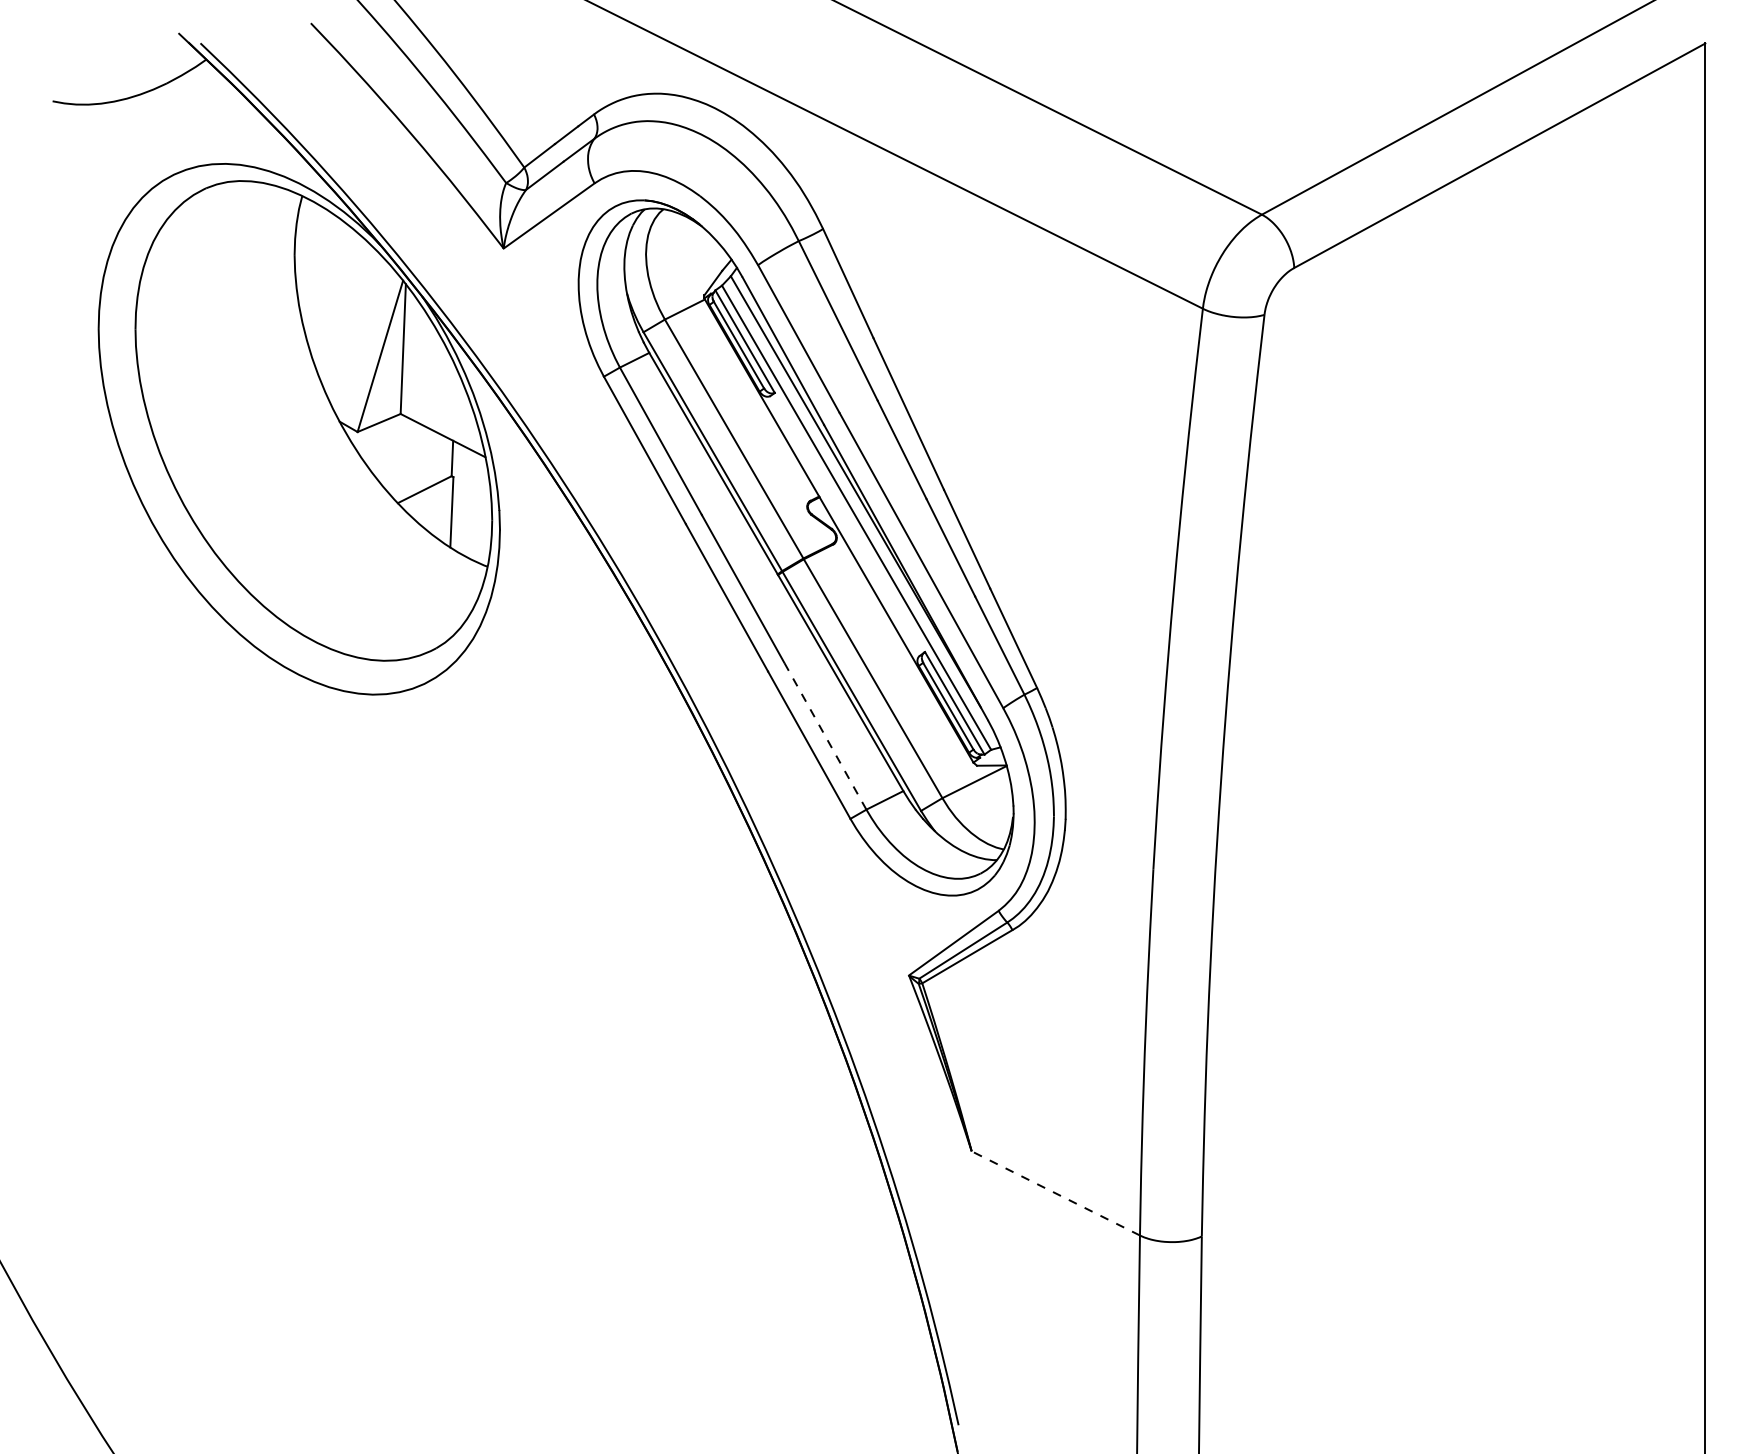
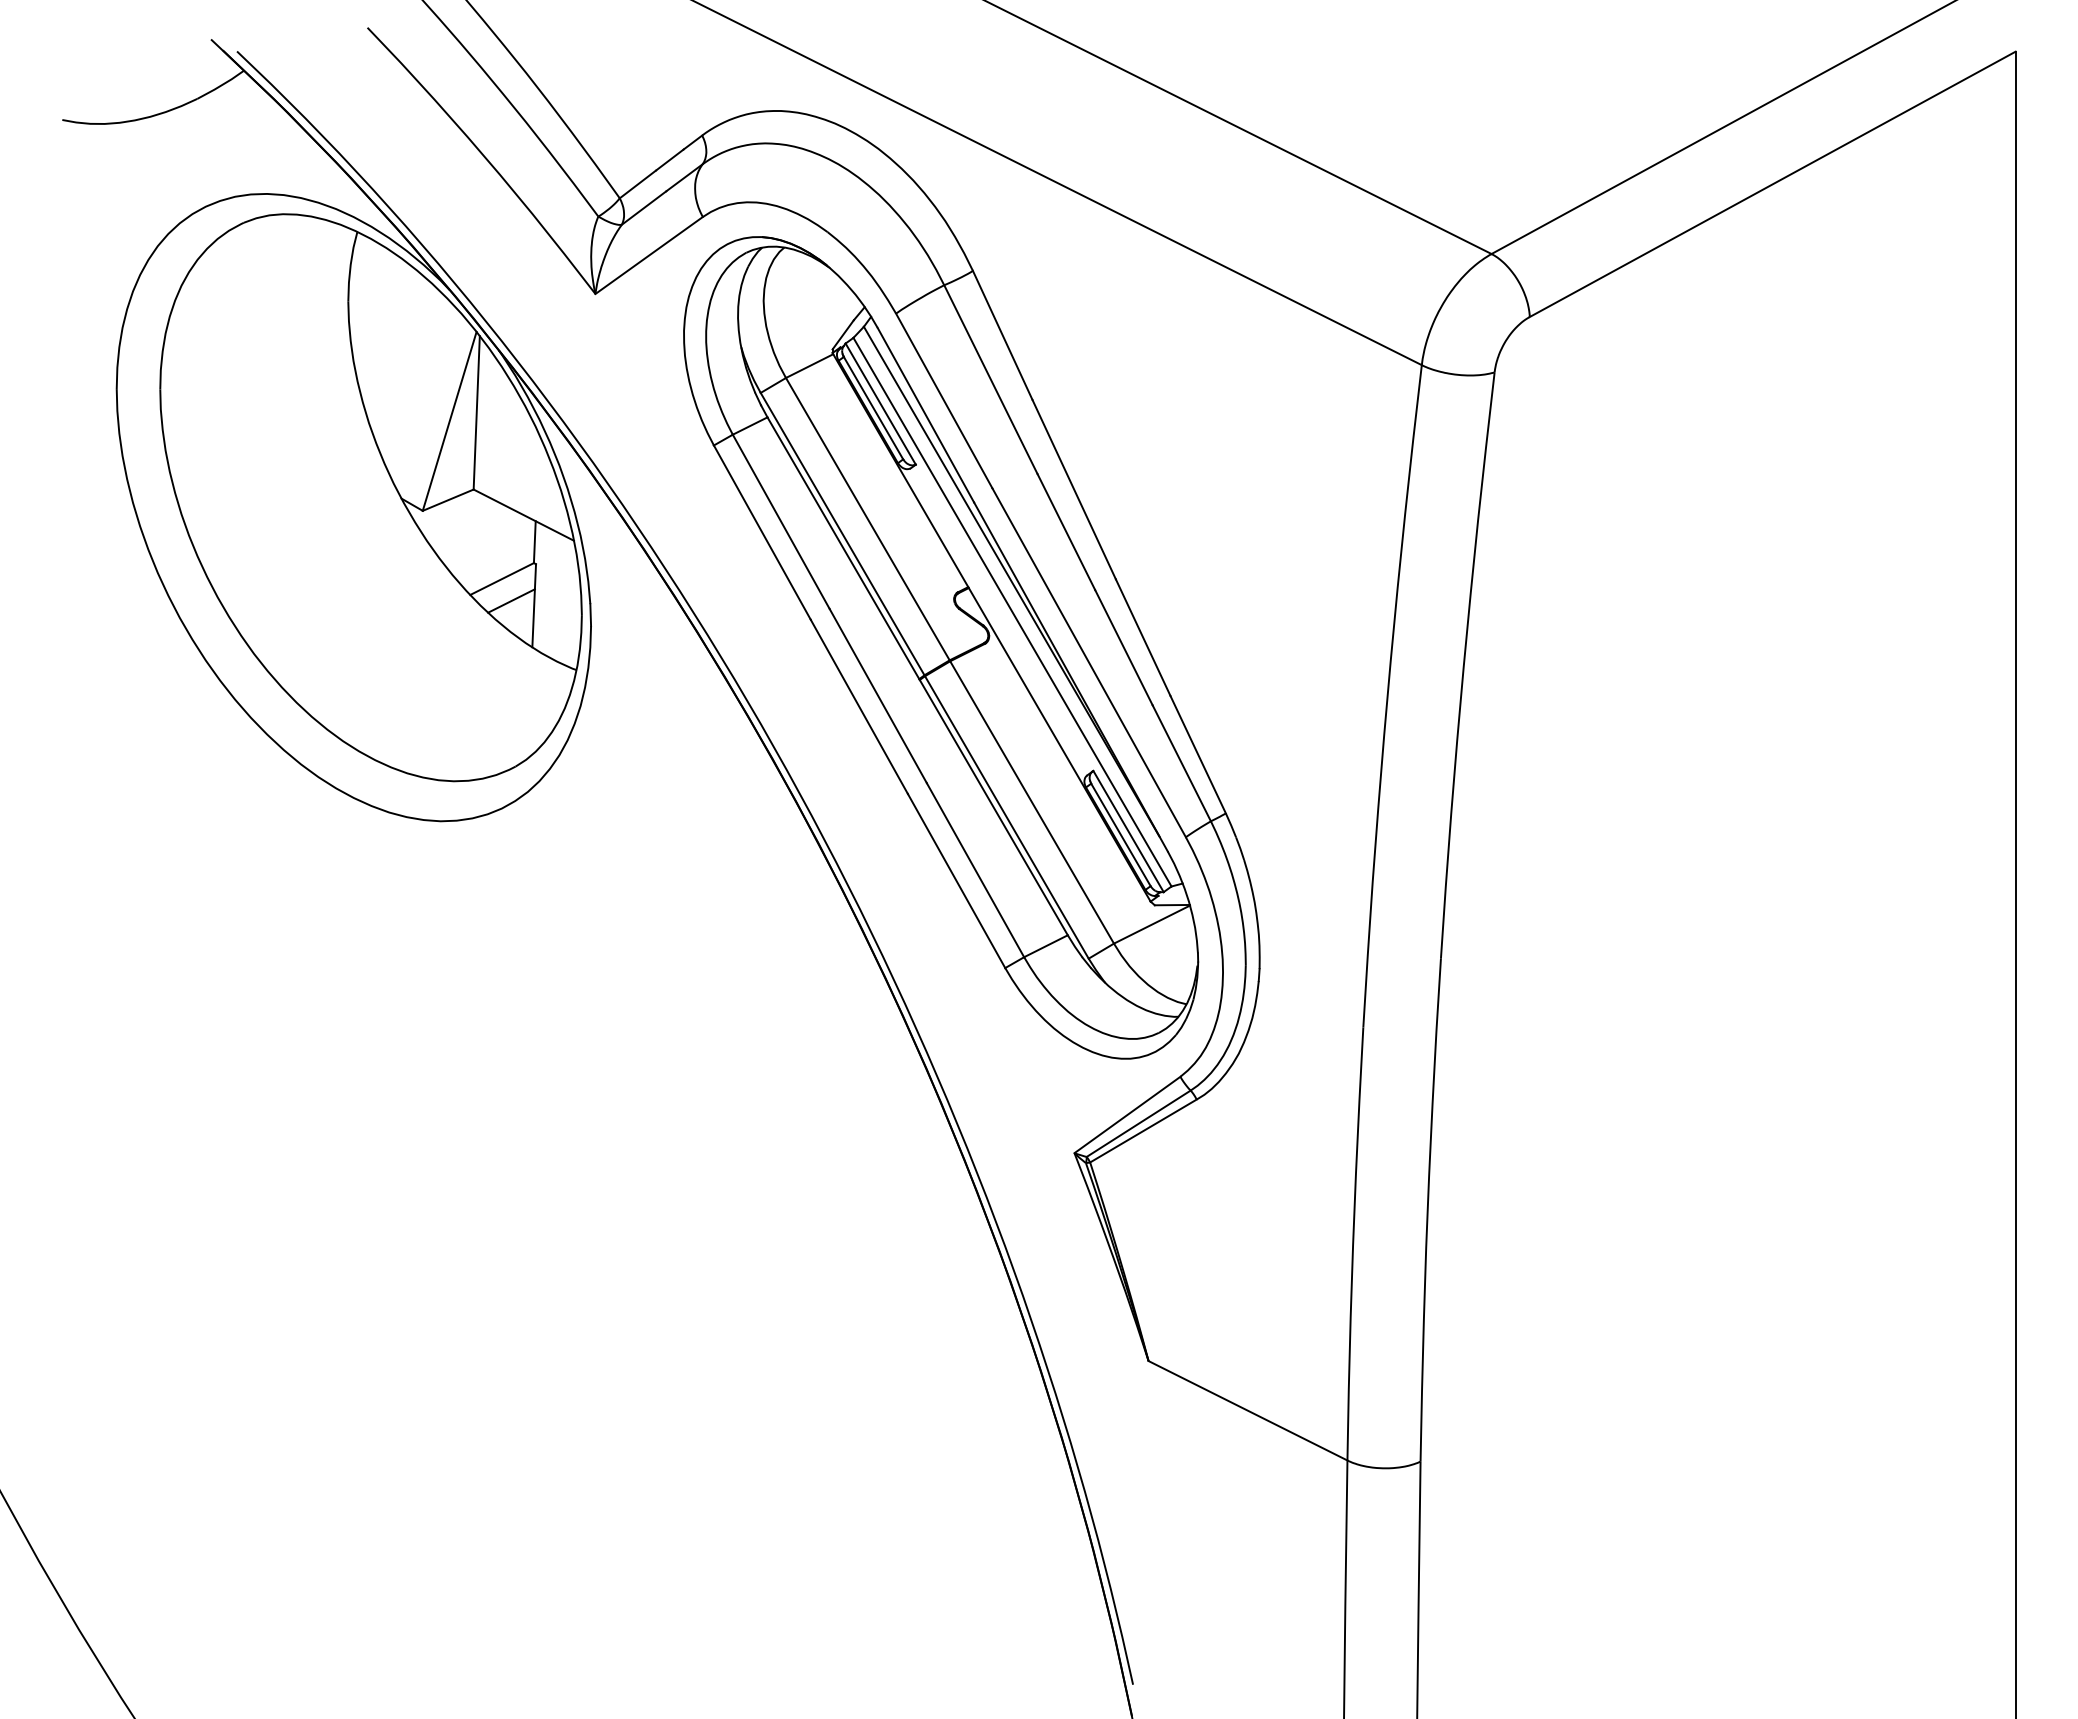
line: (432, 507) -> (511, 600), added
line: (825, 736) -> (975, 870), dashed -> solid
line: (1055, 1193) -> (1247, 1410), dashed -> solid

